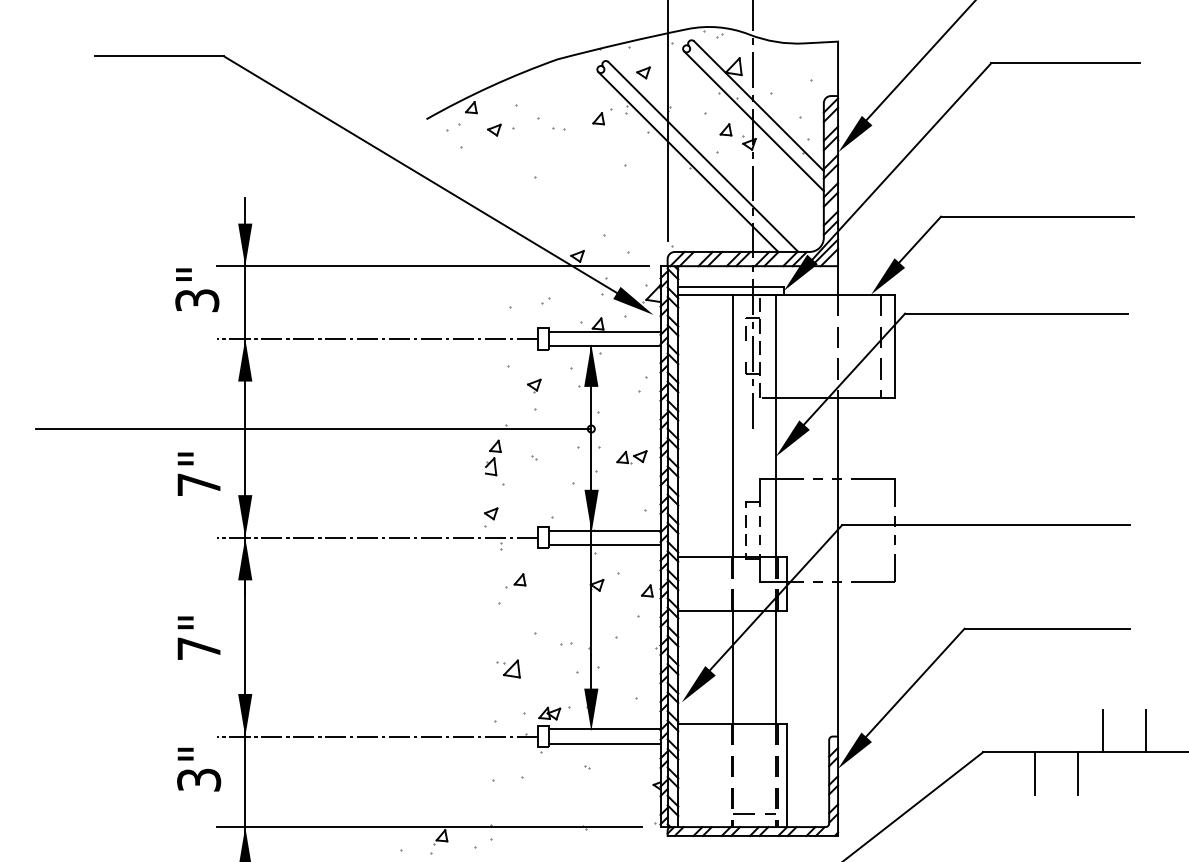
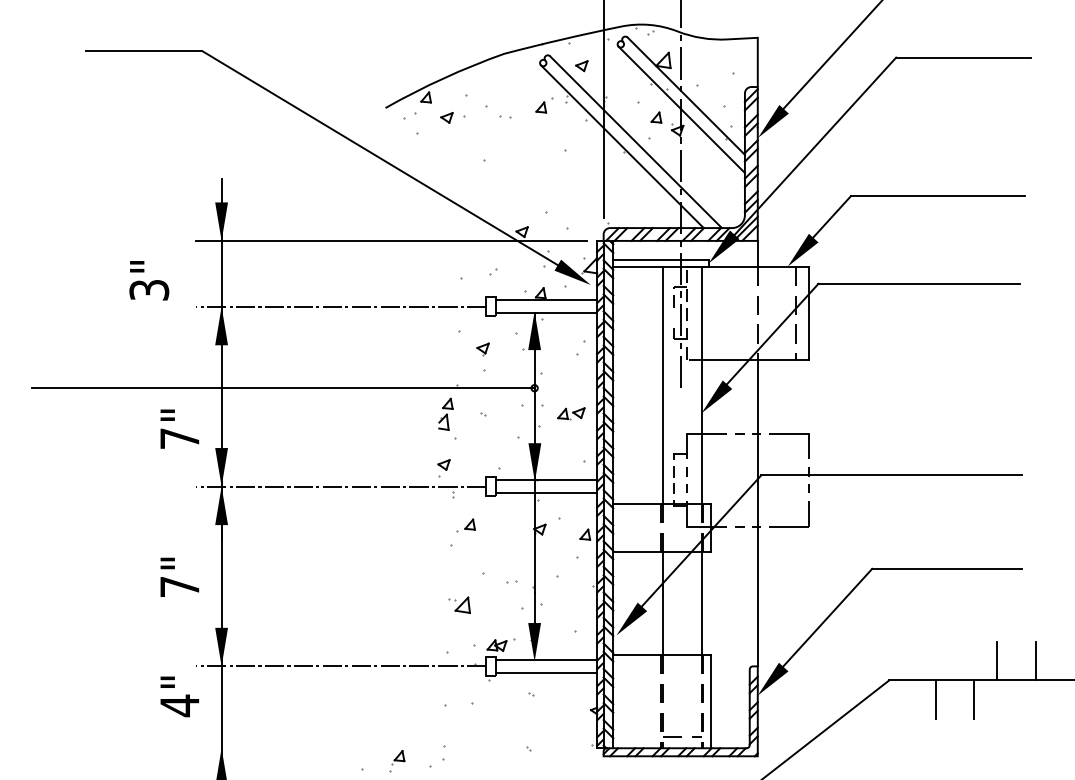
text: (197, 289) -> (149, 280), moved
text: (199, 779) -> (180, 705), 3" -> 4"
line: (429, 827) -> (388, 748), removed

